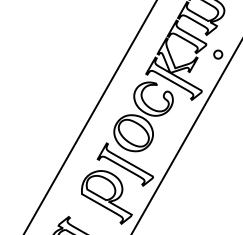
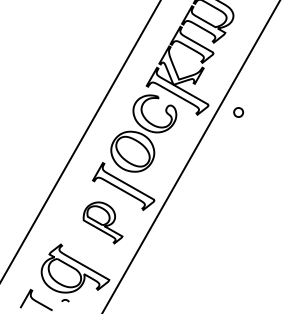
part: (218, 54) -> (238, 112), moved
part: (106, 197) -> (102, 222), size x0.7

